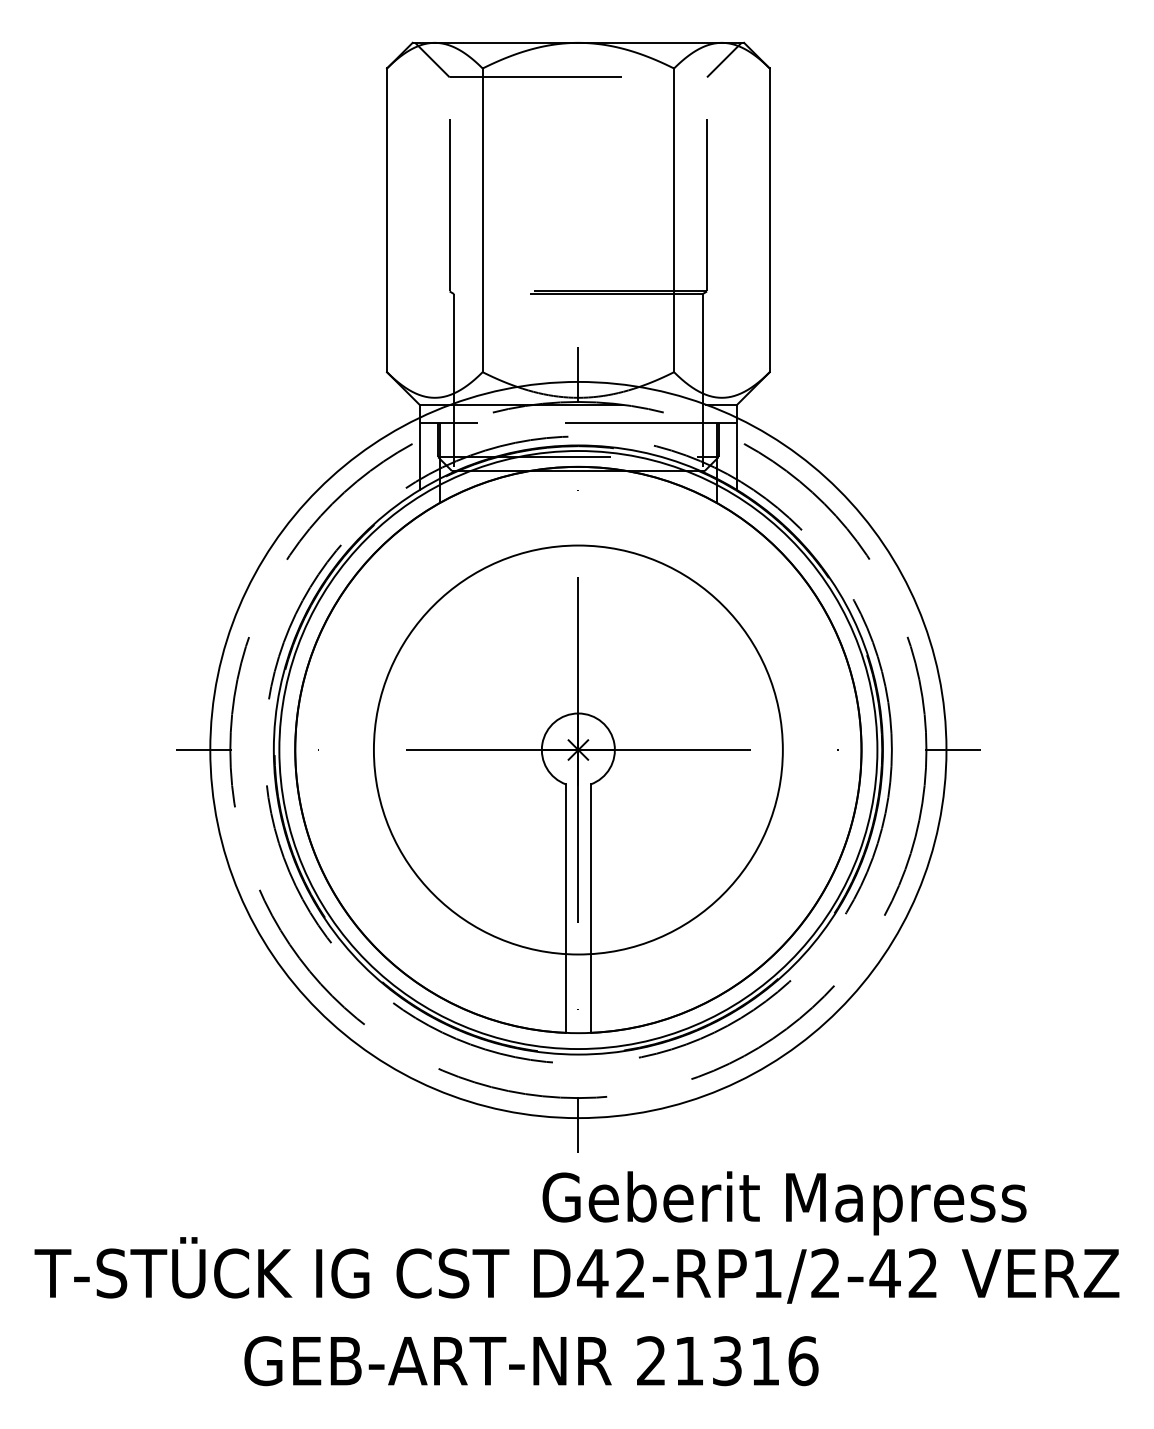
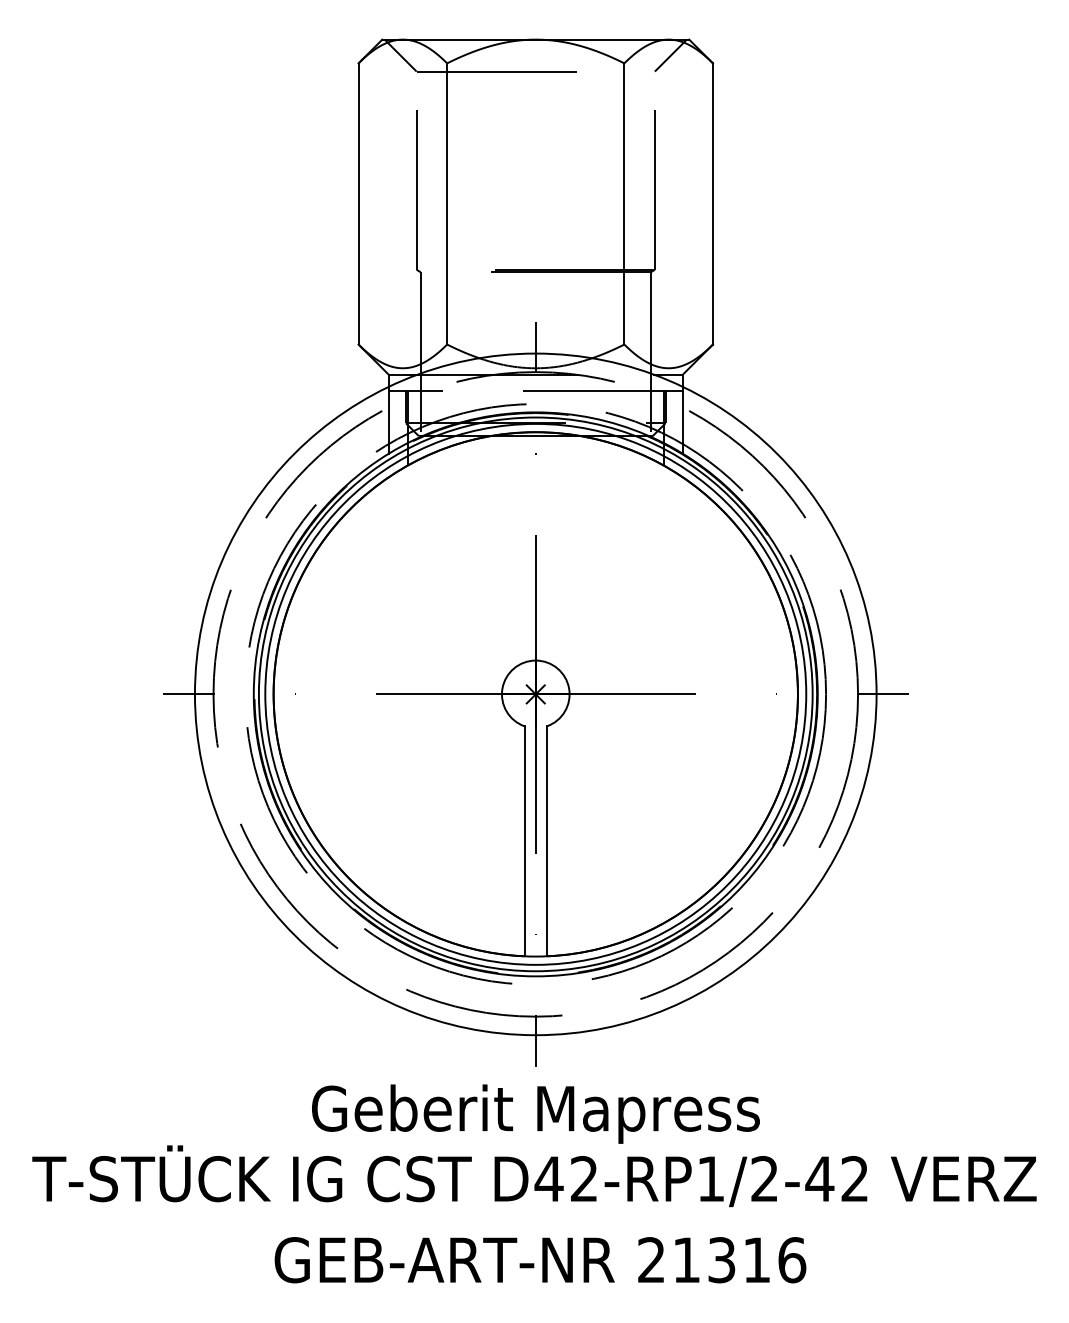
circle: (578, 749) -> (535, 693), size x1.43
text: (784, 1203) -> (535, 1114), moved
text: (531, 1361) -> (540, 1260), moved

